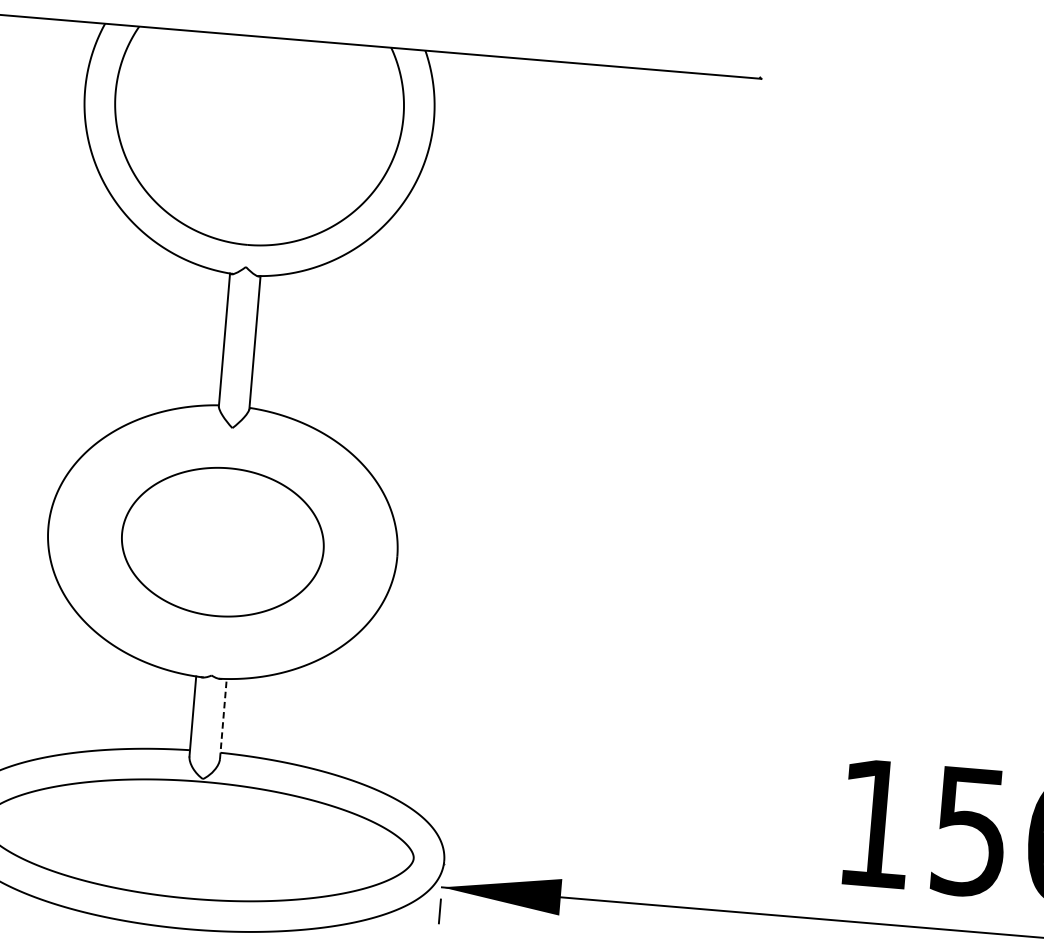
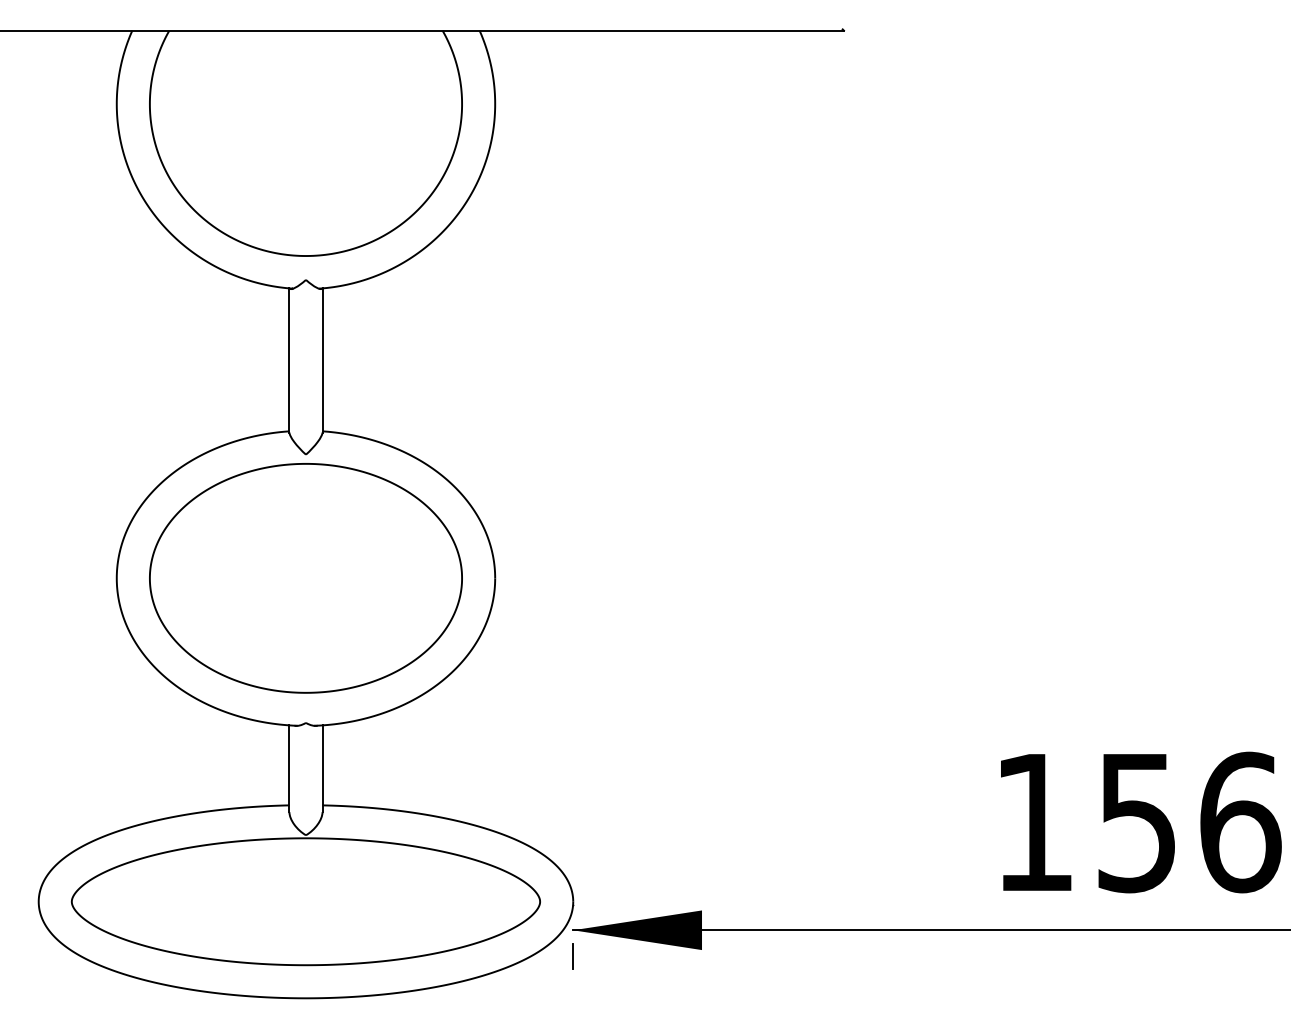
part: (222, 542) -> (305, 578), size x1.43
line: (223, 718) -> (322, 768), dashed -> solid

